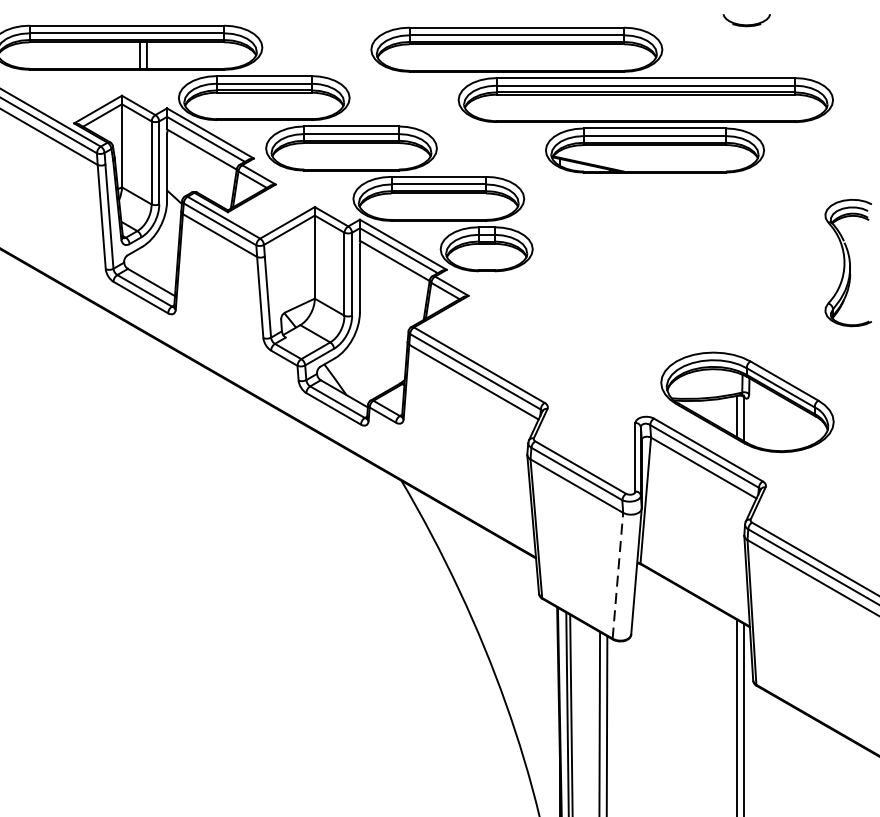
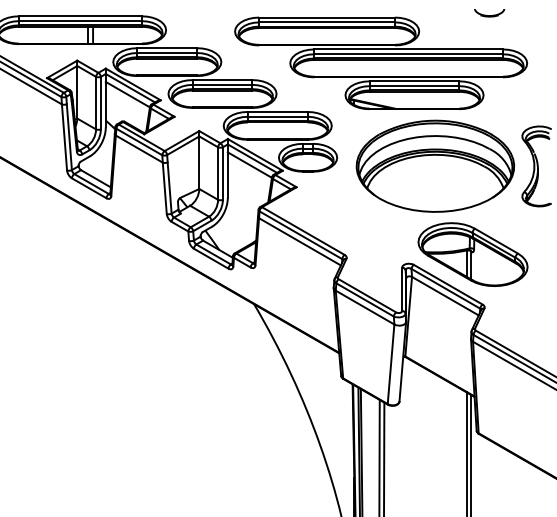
part: (746, 21) -> (489, 13), moved
part: (688, 261) -> (435, 165), added
line: (618, 576) -> (391, 364), dashed -> solid

